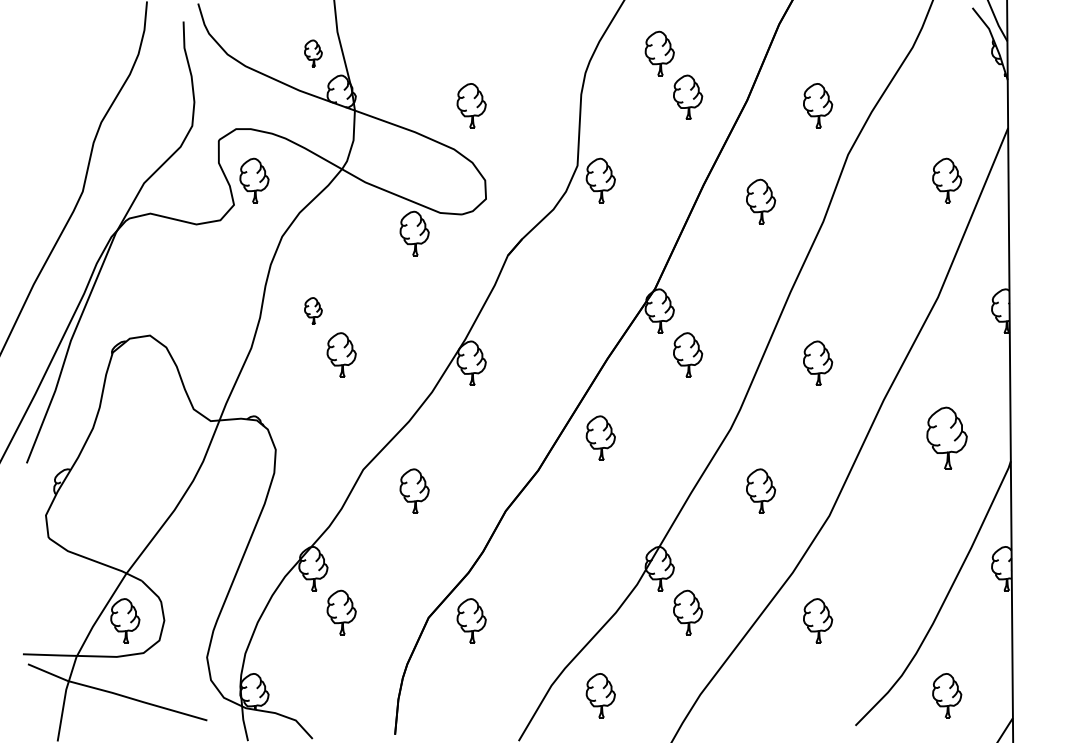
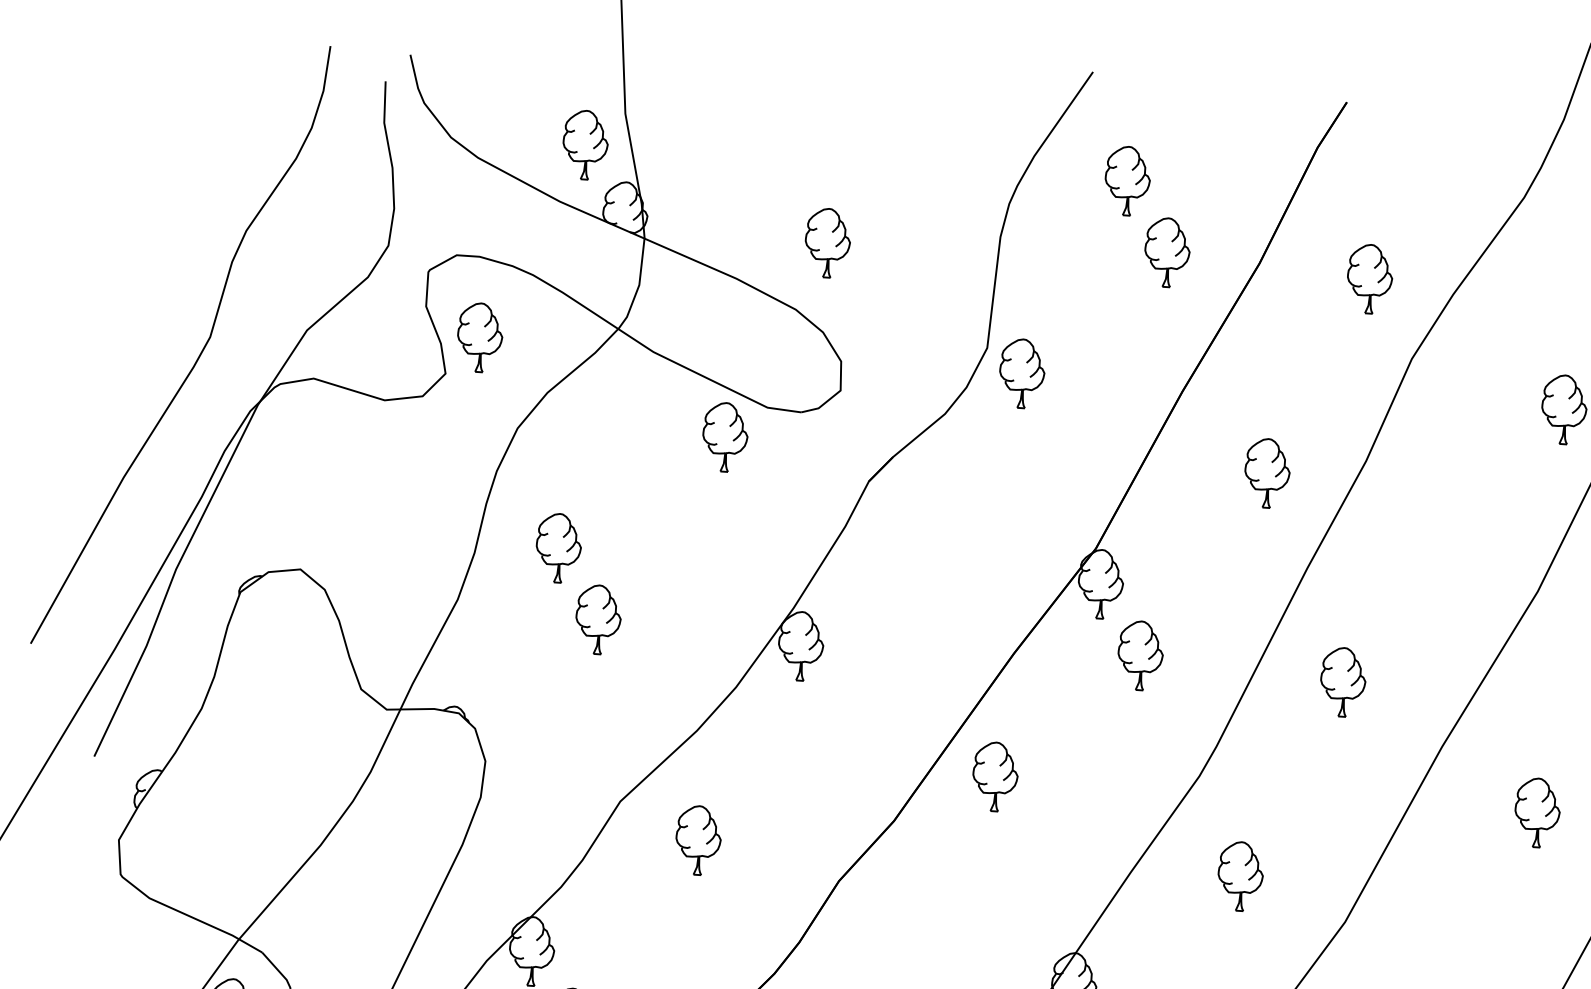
part: (313, 53) -> (585, 144), size x1.67
part: (761, 201) -> (1268, 473), moved
part: (313, 310) -> (558, 547), size x1.67
part: (947, 437) -> (1538, 811), size x0.71

